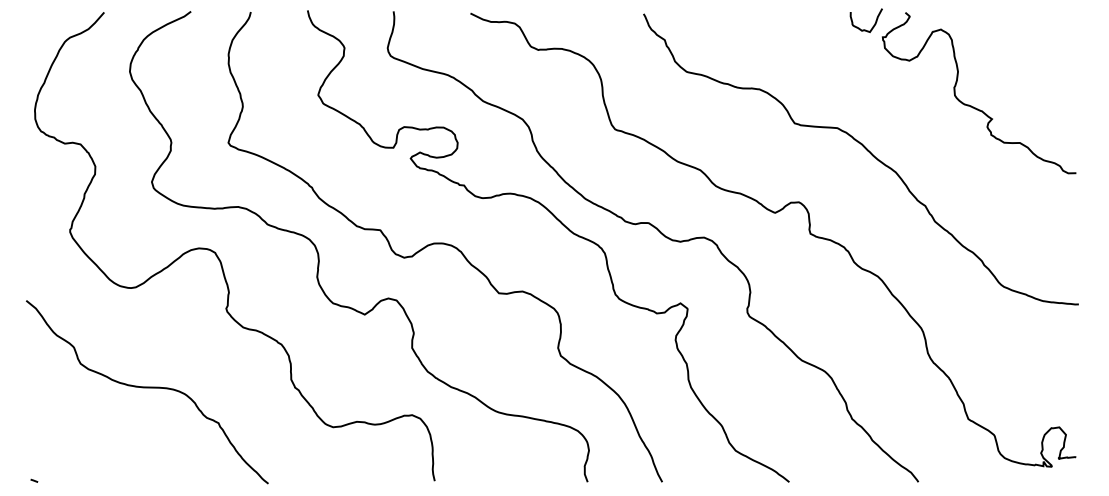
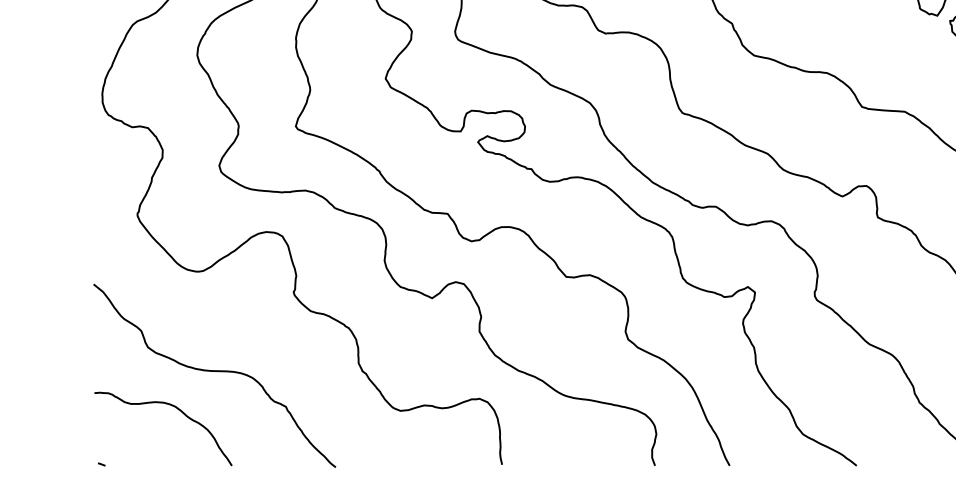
curve: (110, 426) -> (177, 410), added

